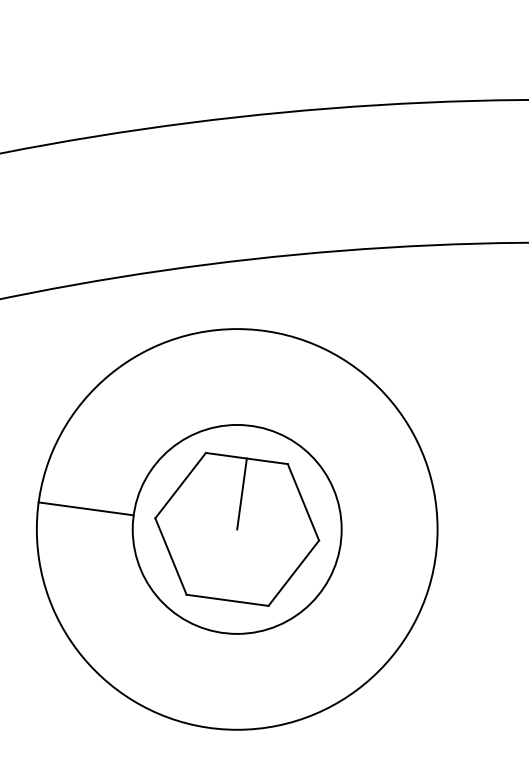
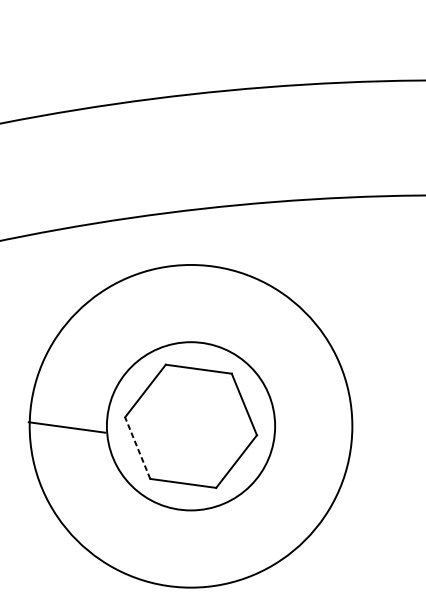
line: (241, 493) -> (194, 397), removed
line: (85, 508) -> (66, 427), moved
line: (170, 556) -> (137, 448), solid -> dashed

